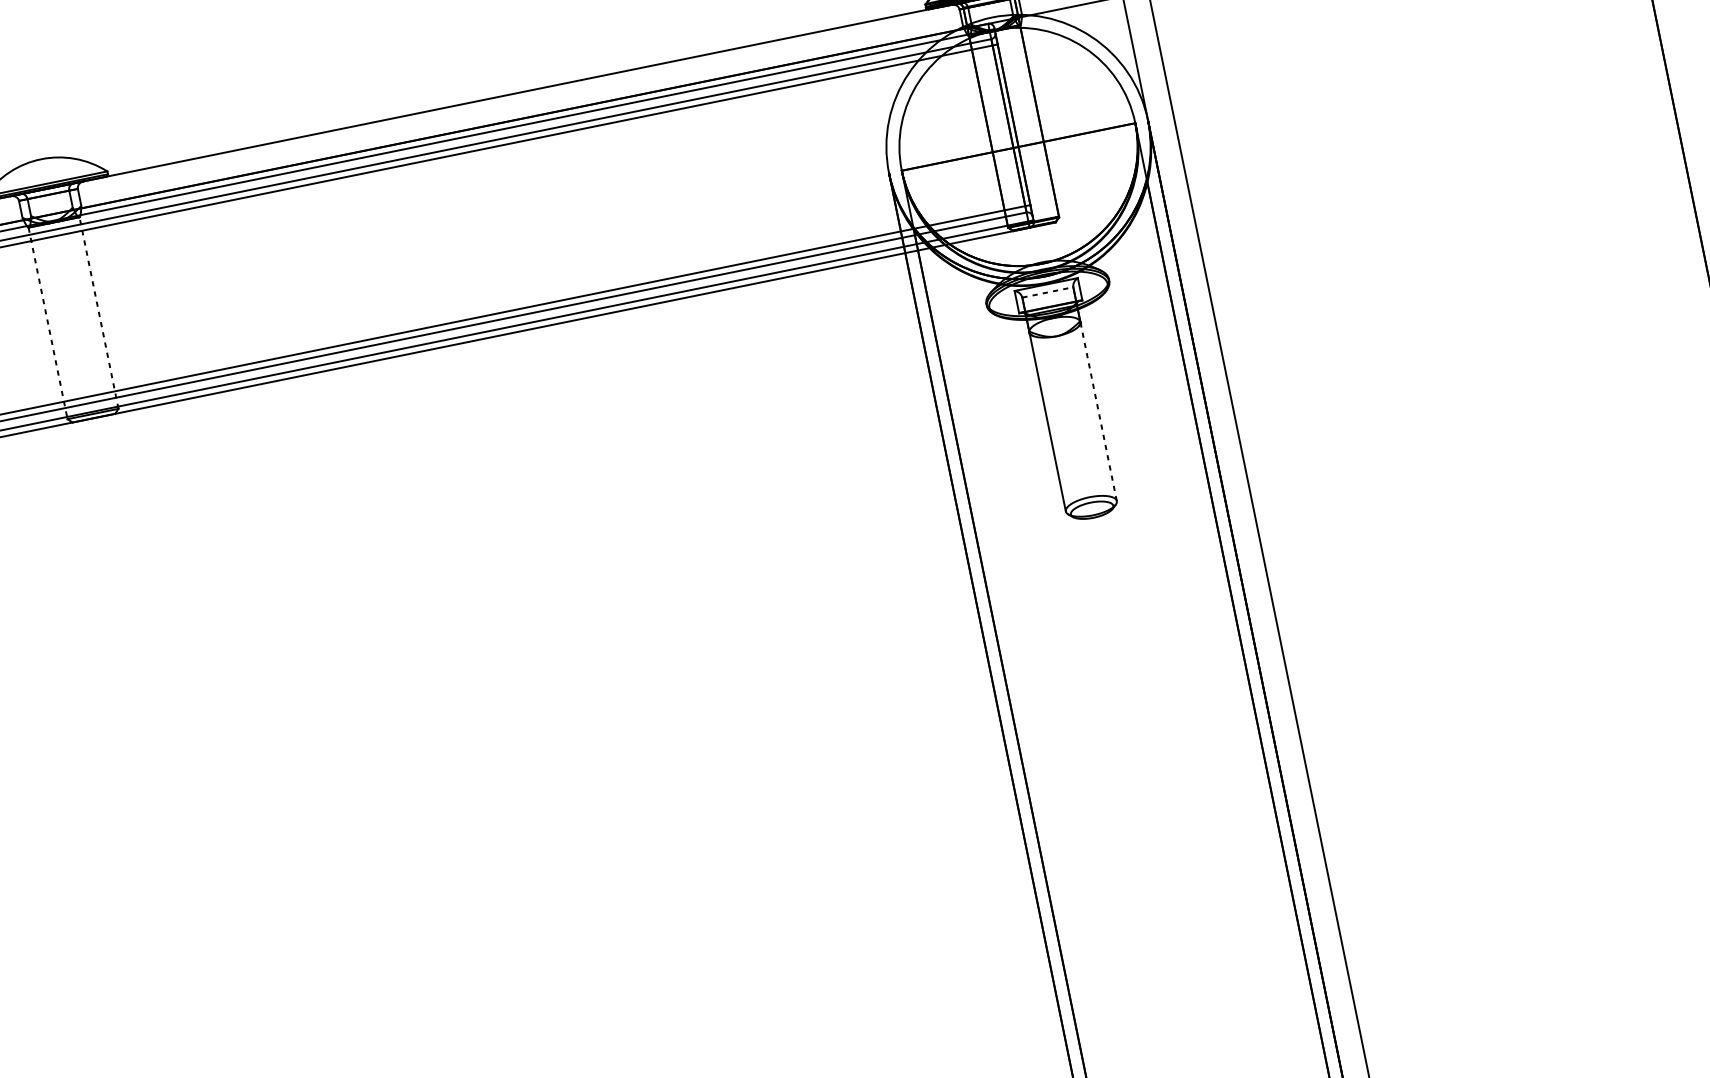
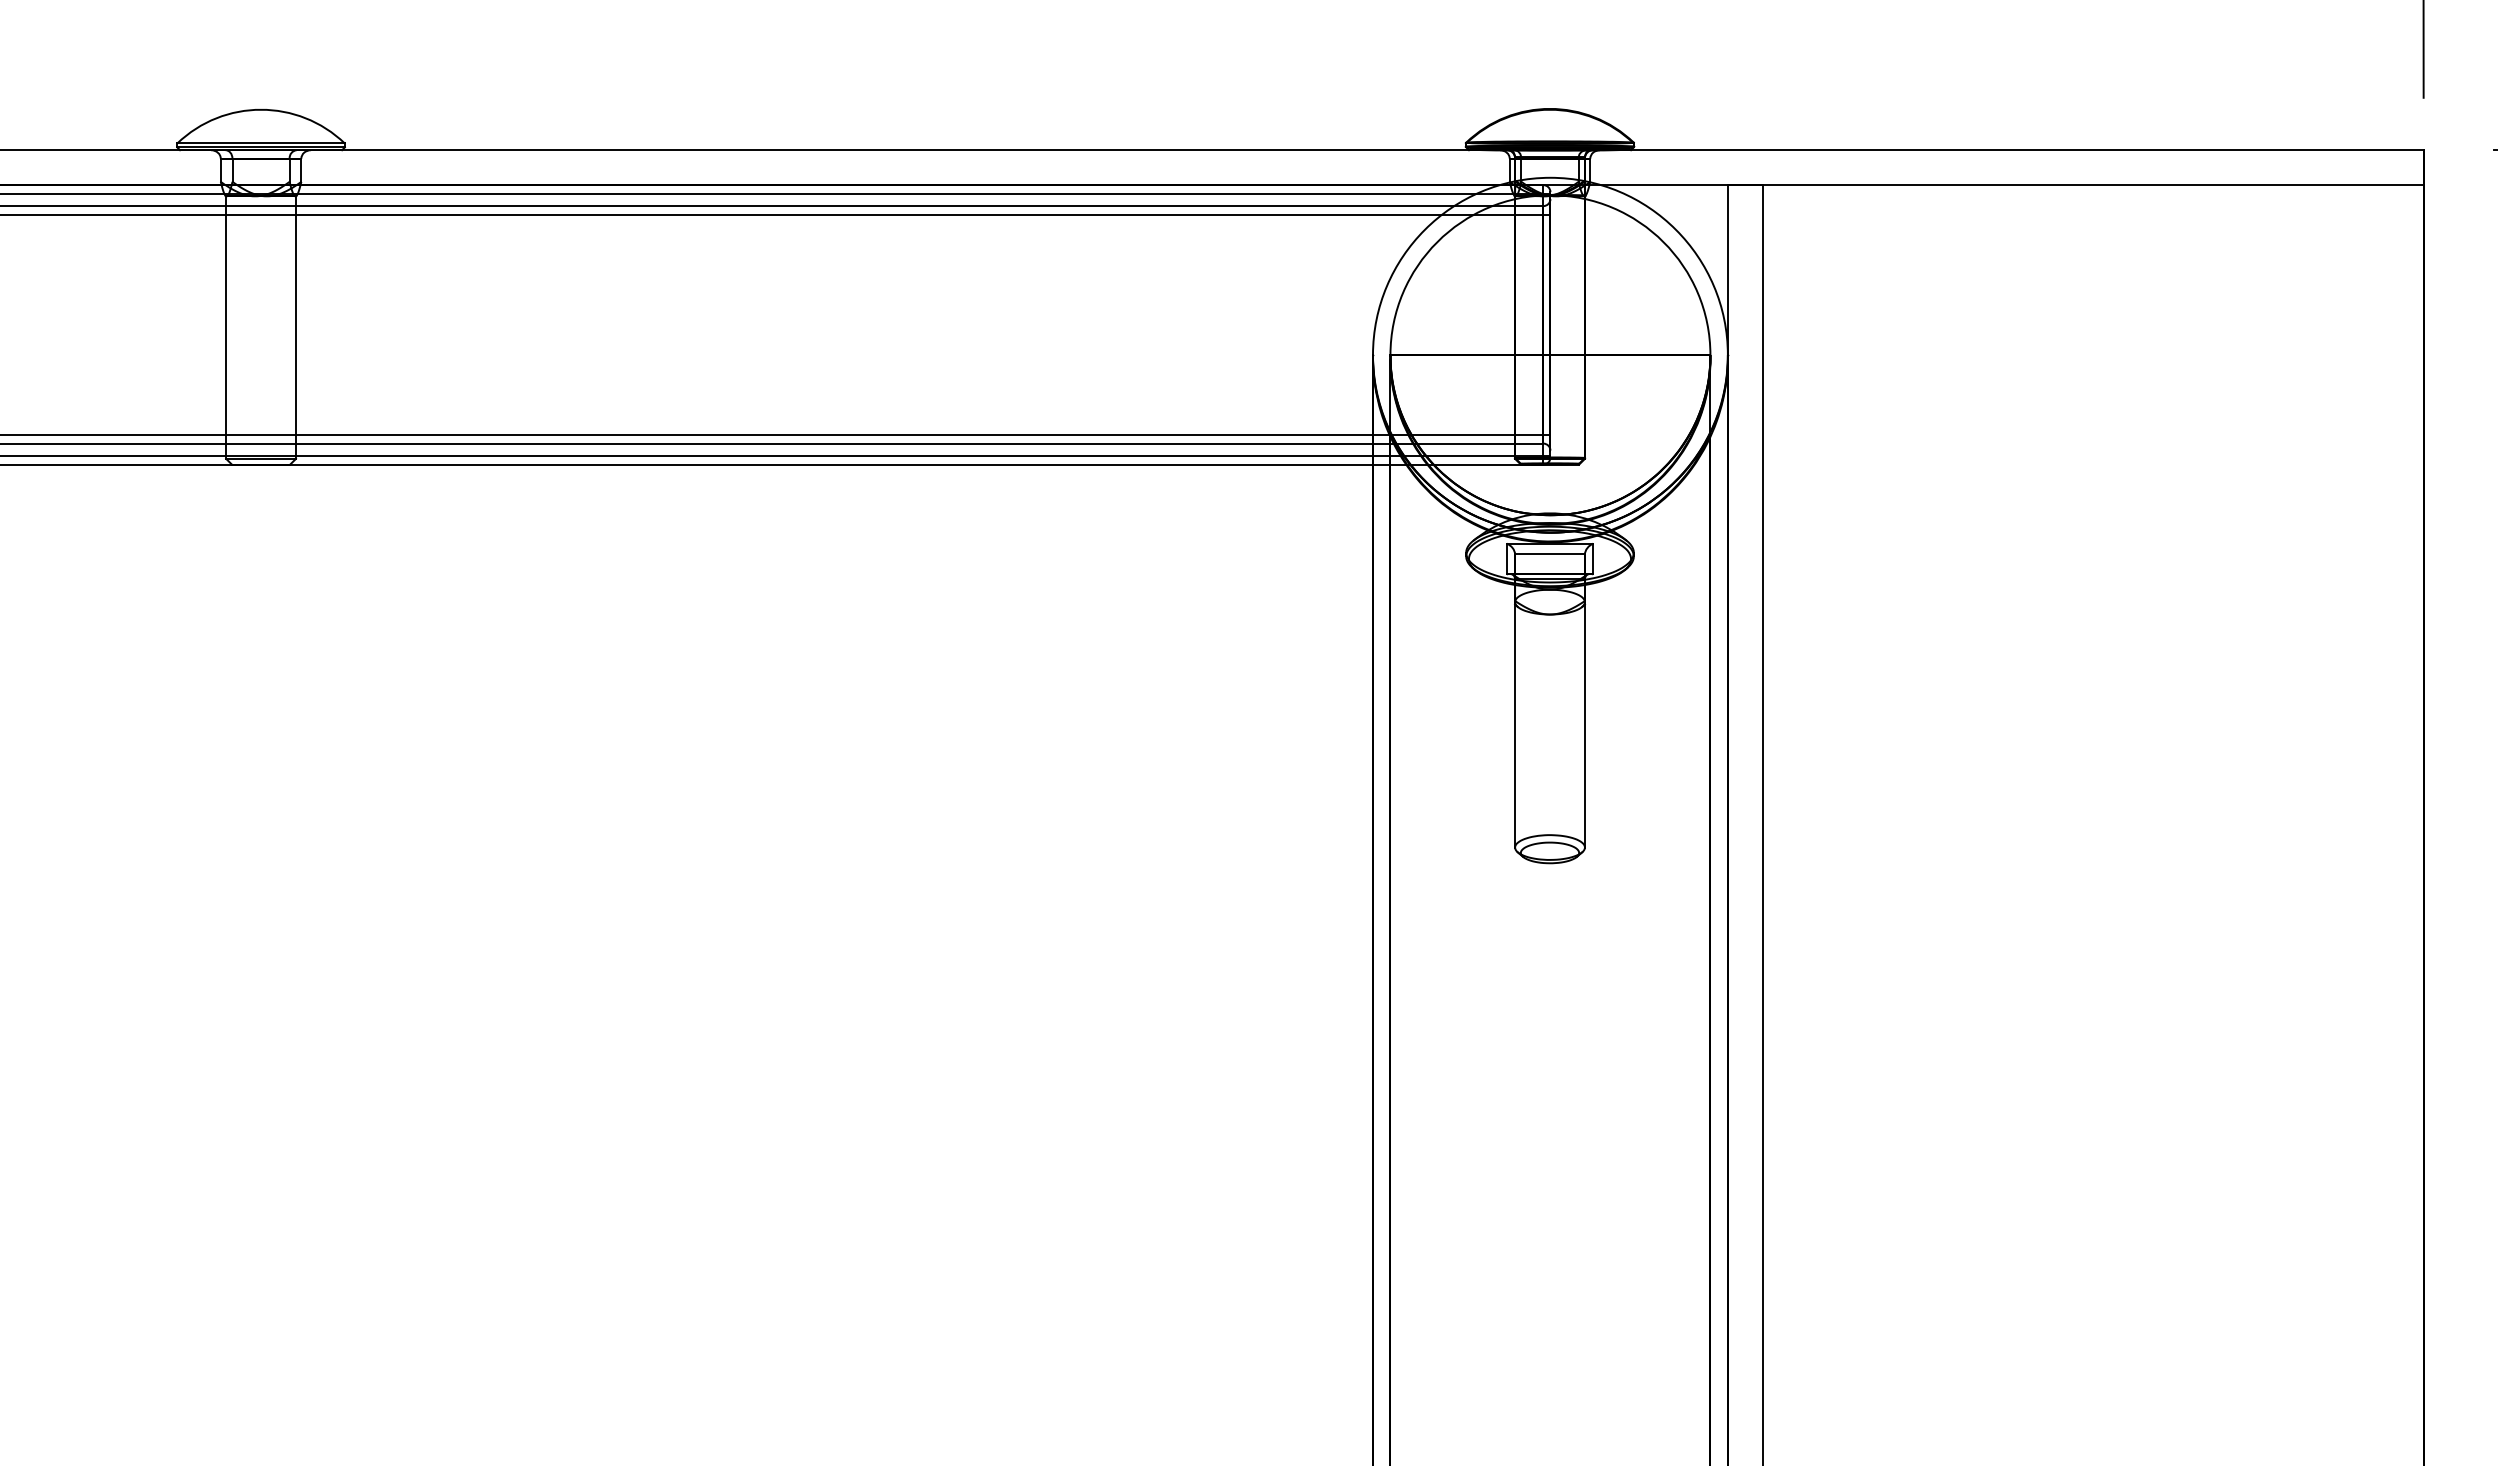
line: (1048, 292) -> (1550, 554), dashed -> solid
line: (99, 312) -> (296, 327), dashed -> solid
line: (48, 324) -> (226, 328), dashed -> solid
line: (1098, 411) -> (1584, 724), dashed -> solid

